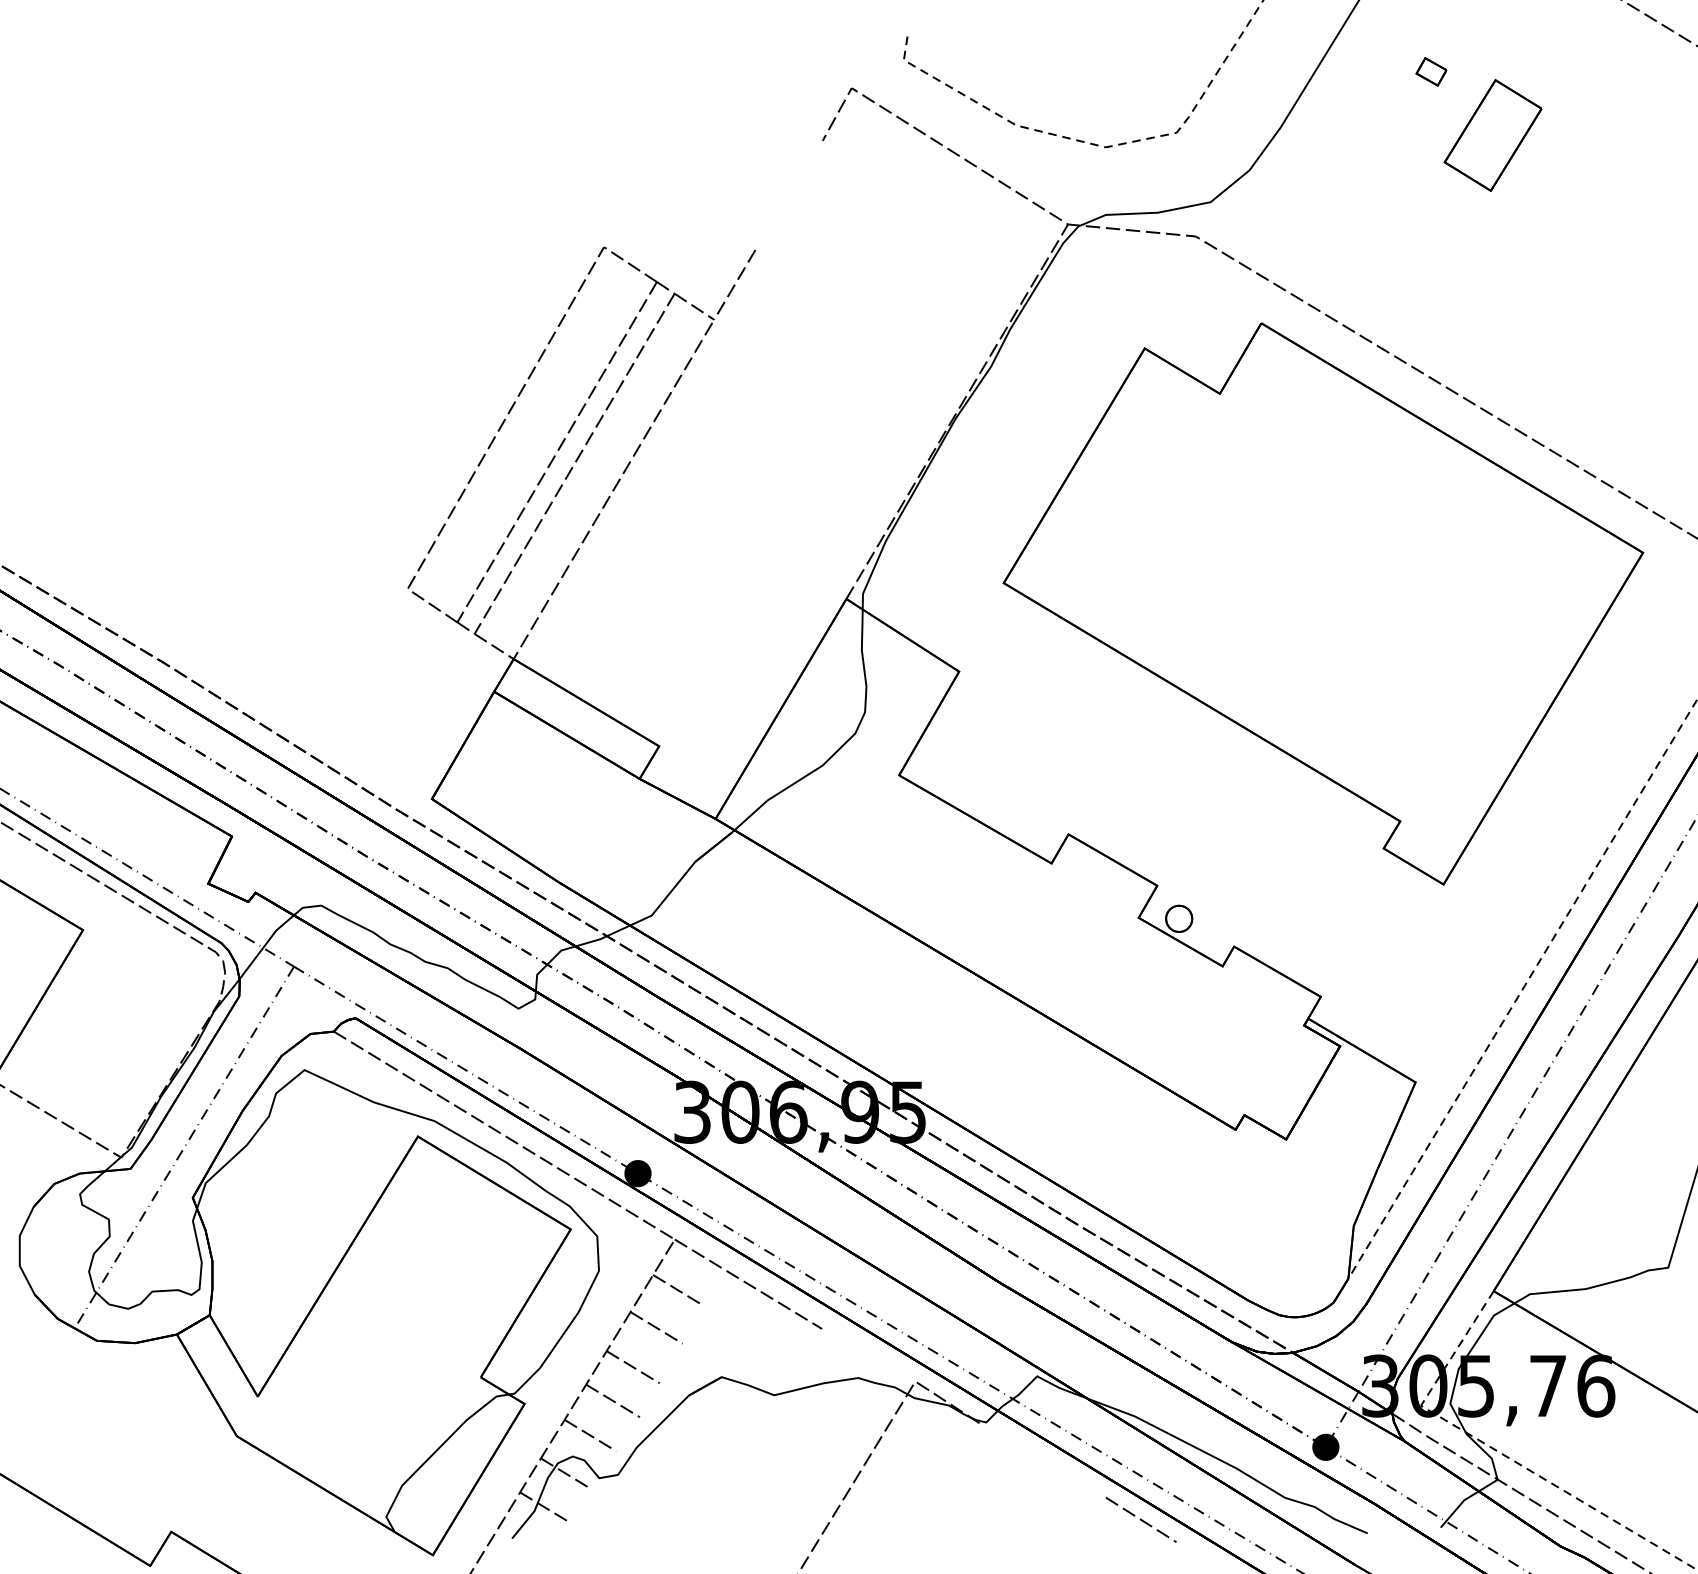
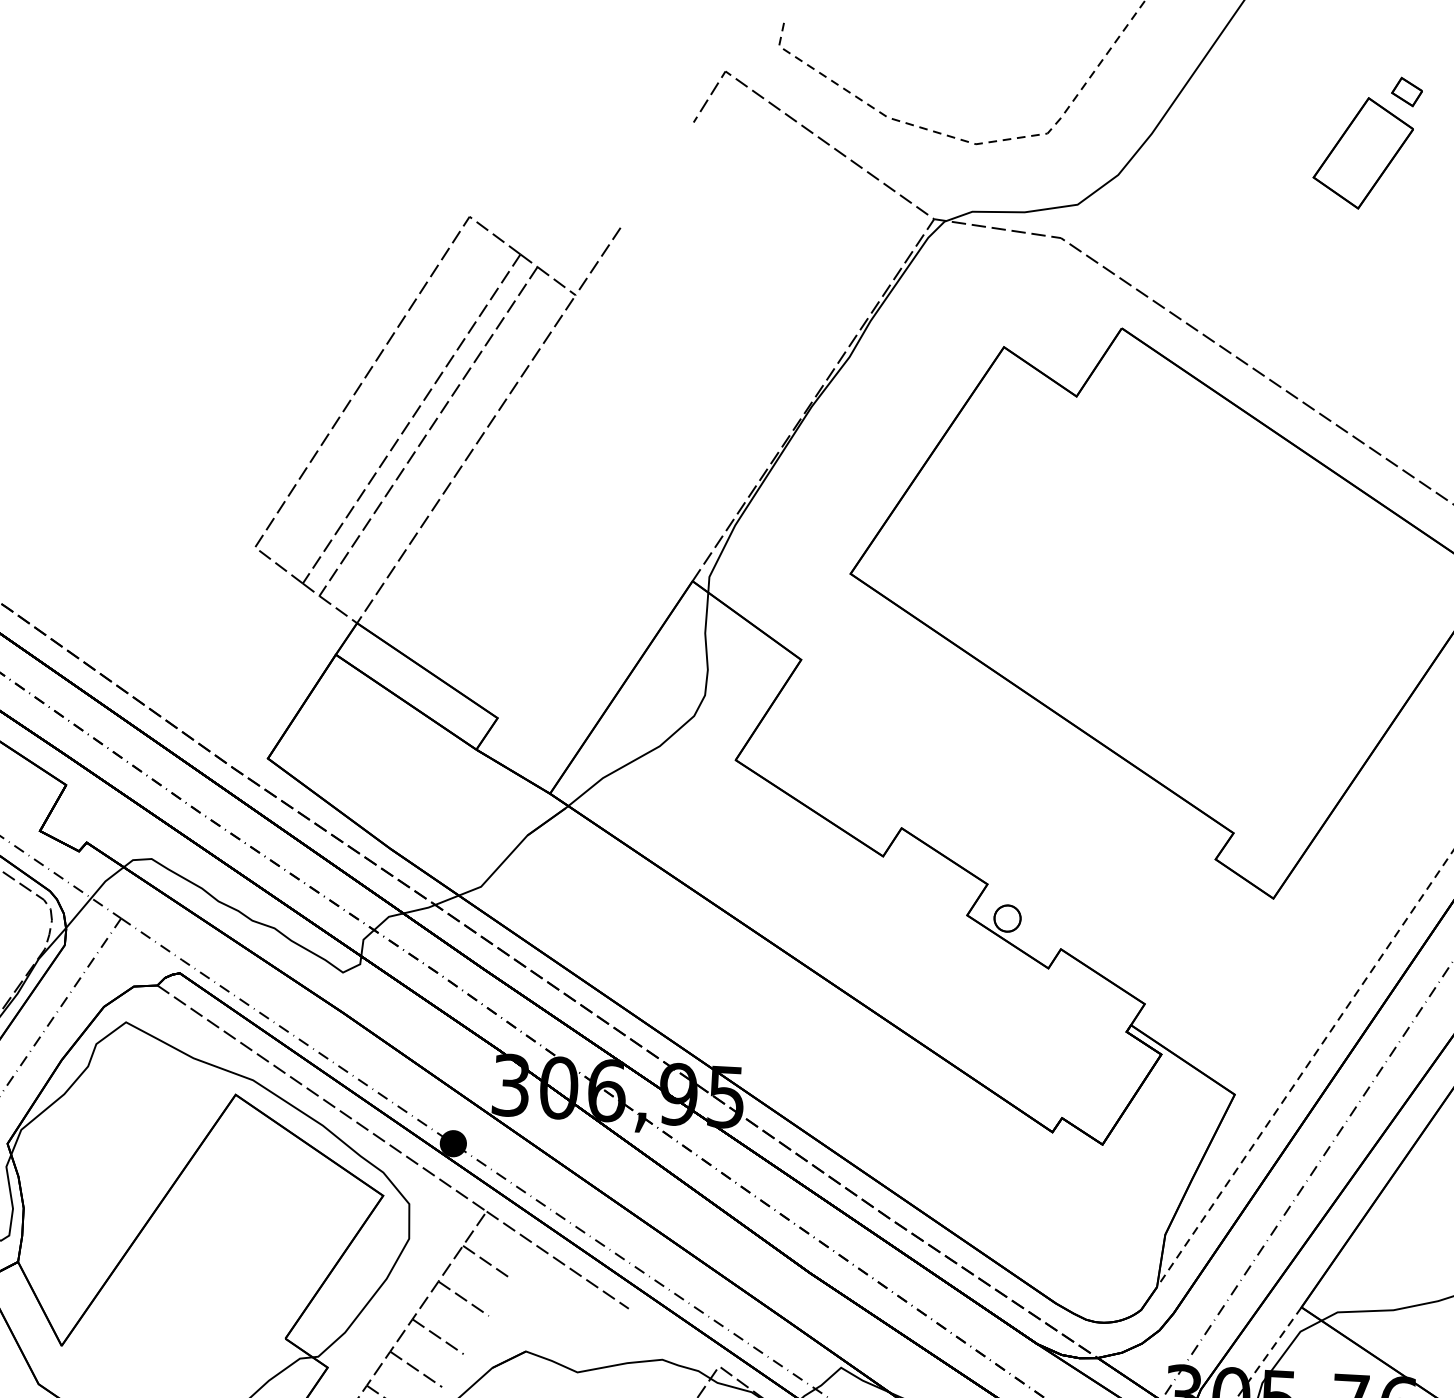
part: (1431, 71) -> (1407, 91), moved

